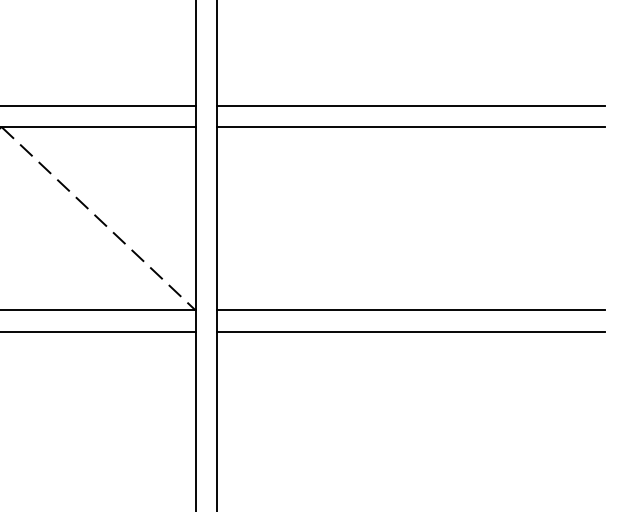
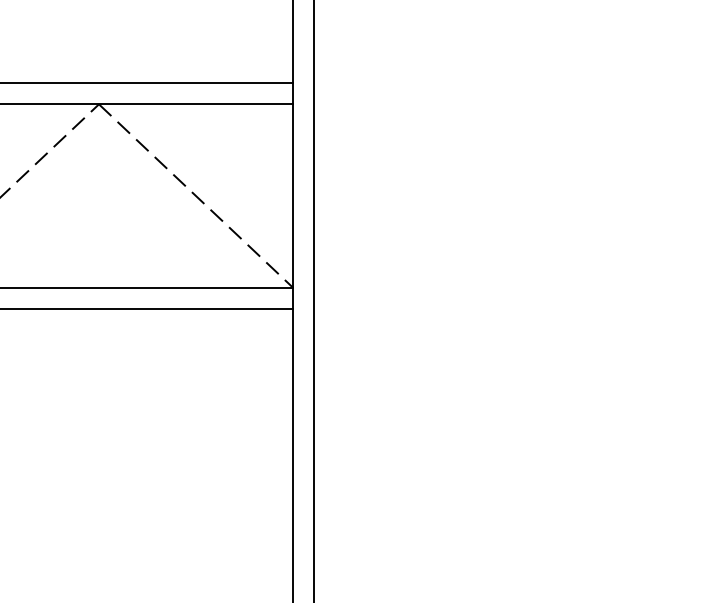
line: (410, 106) -> (508, 83), removed
line: (410, 127) -> (508, 104), removed
line: (410, 310) -> (508, 287), removed
line: (410, 331) -> (508, 308), removed

